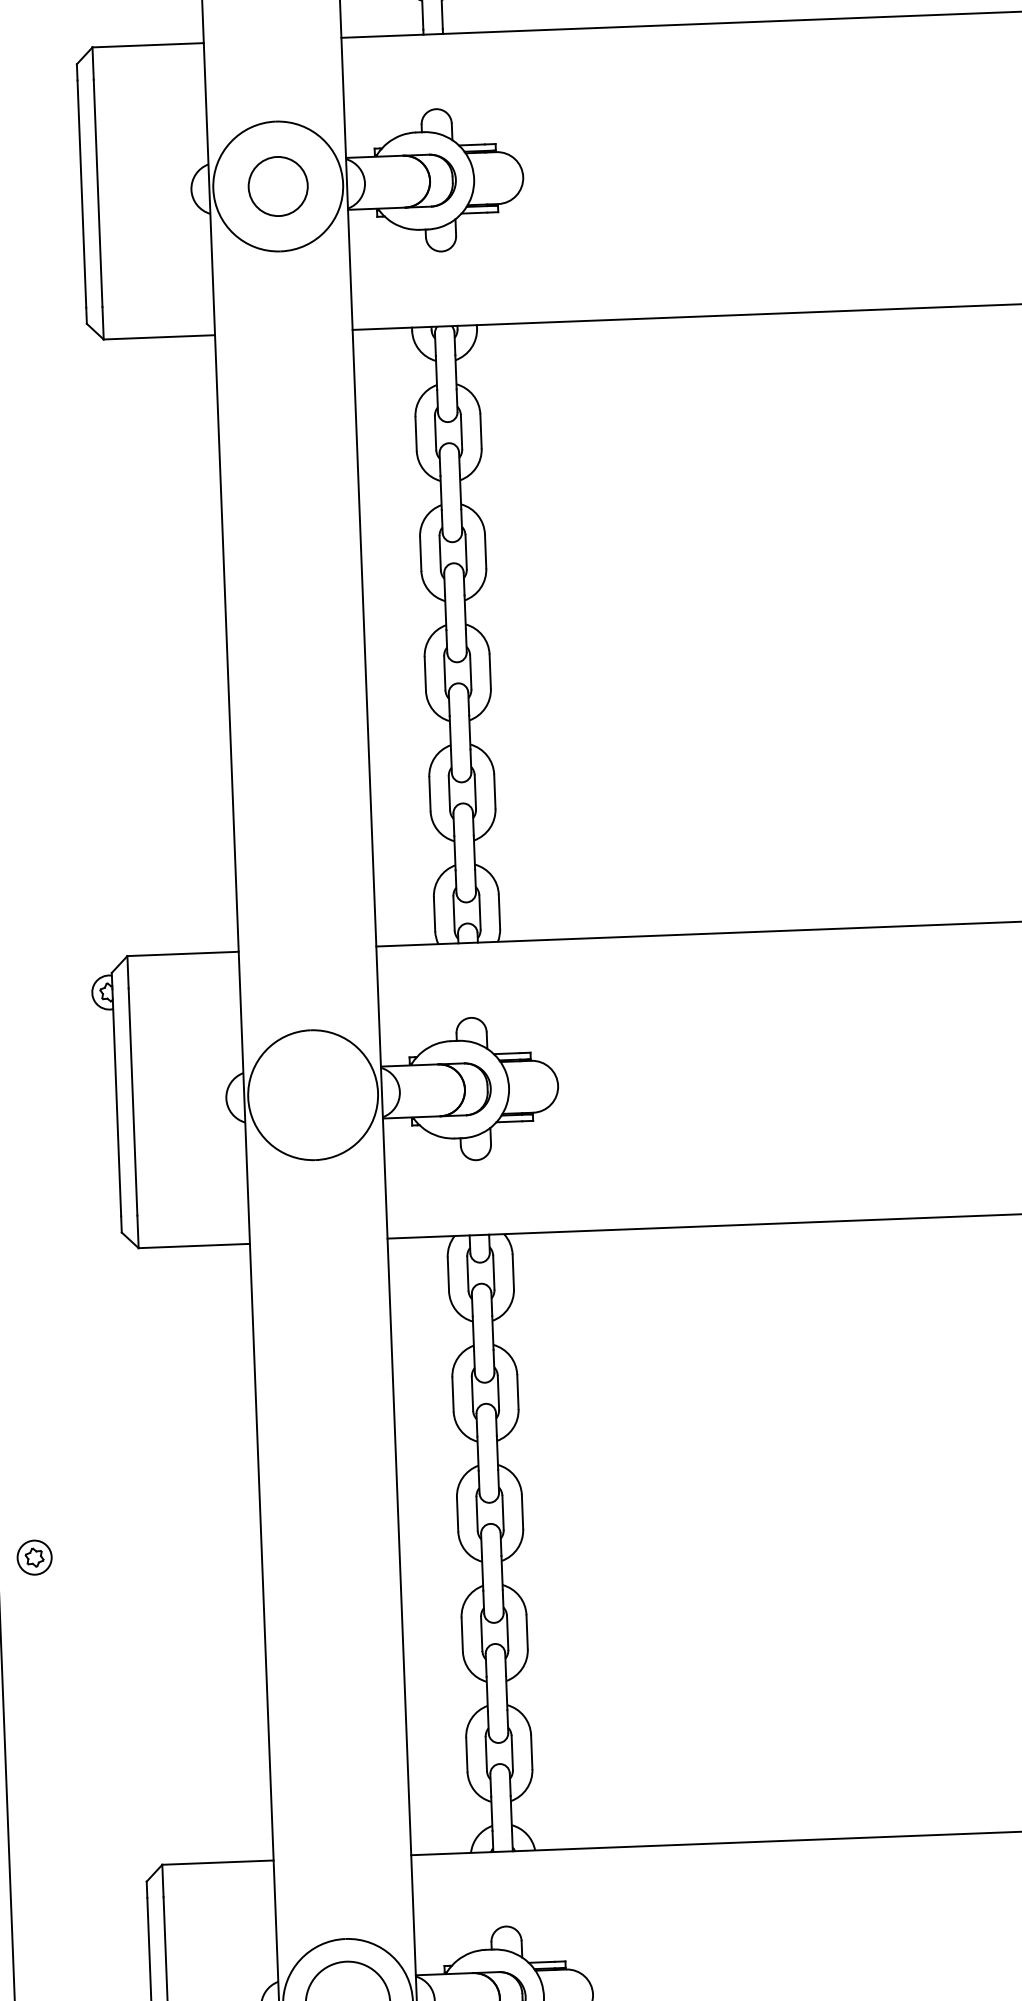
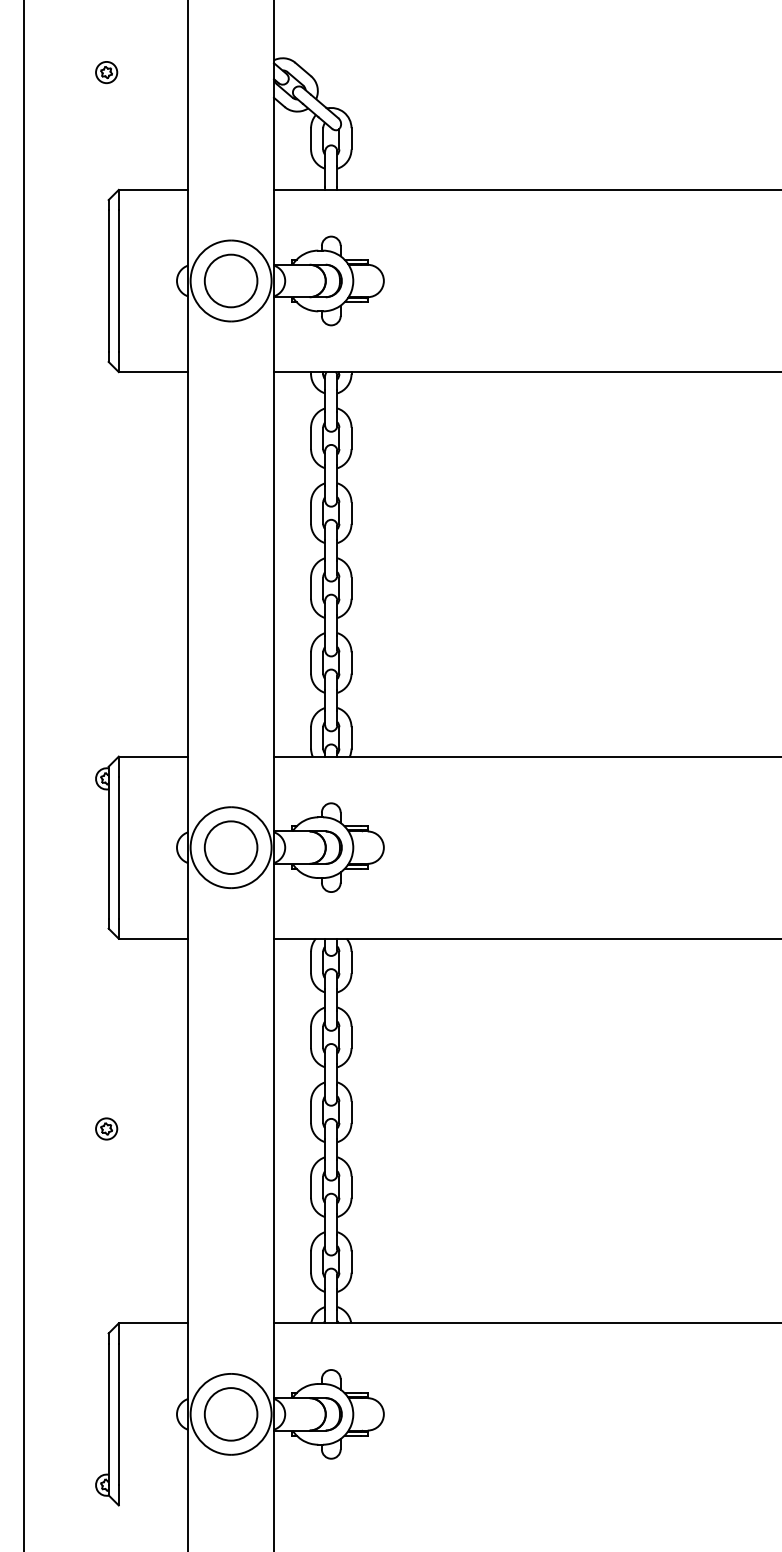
circle: (277, 185) -> (230, 280), size x1.43
circle: (312, 1094) -> (230, 847), added
part: (34, 1556) -> (106, 1128), moved

